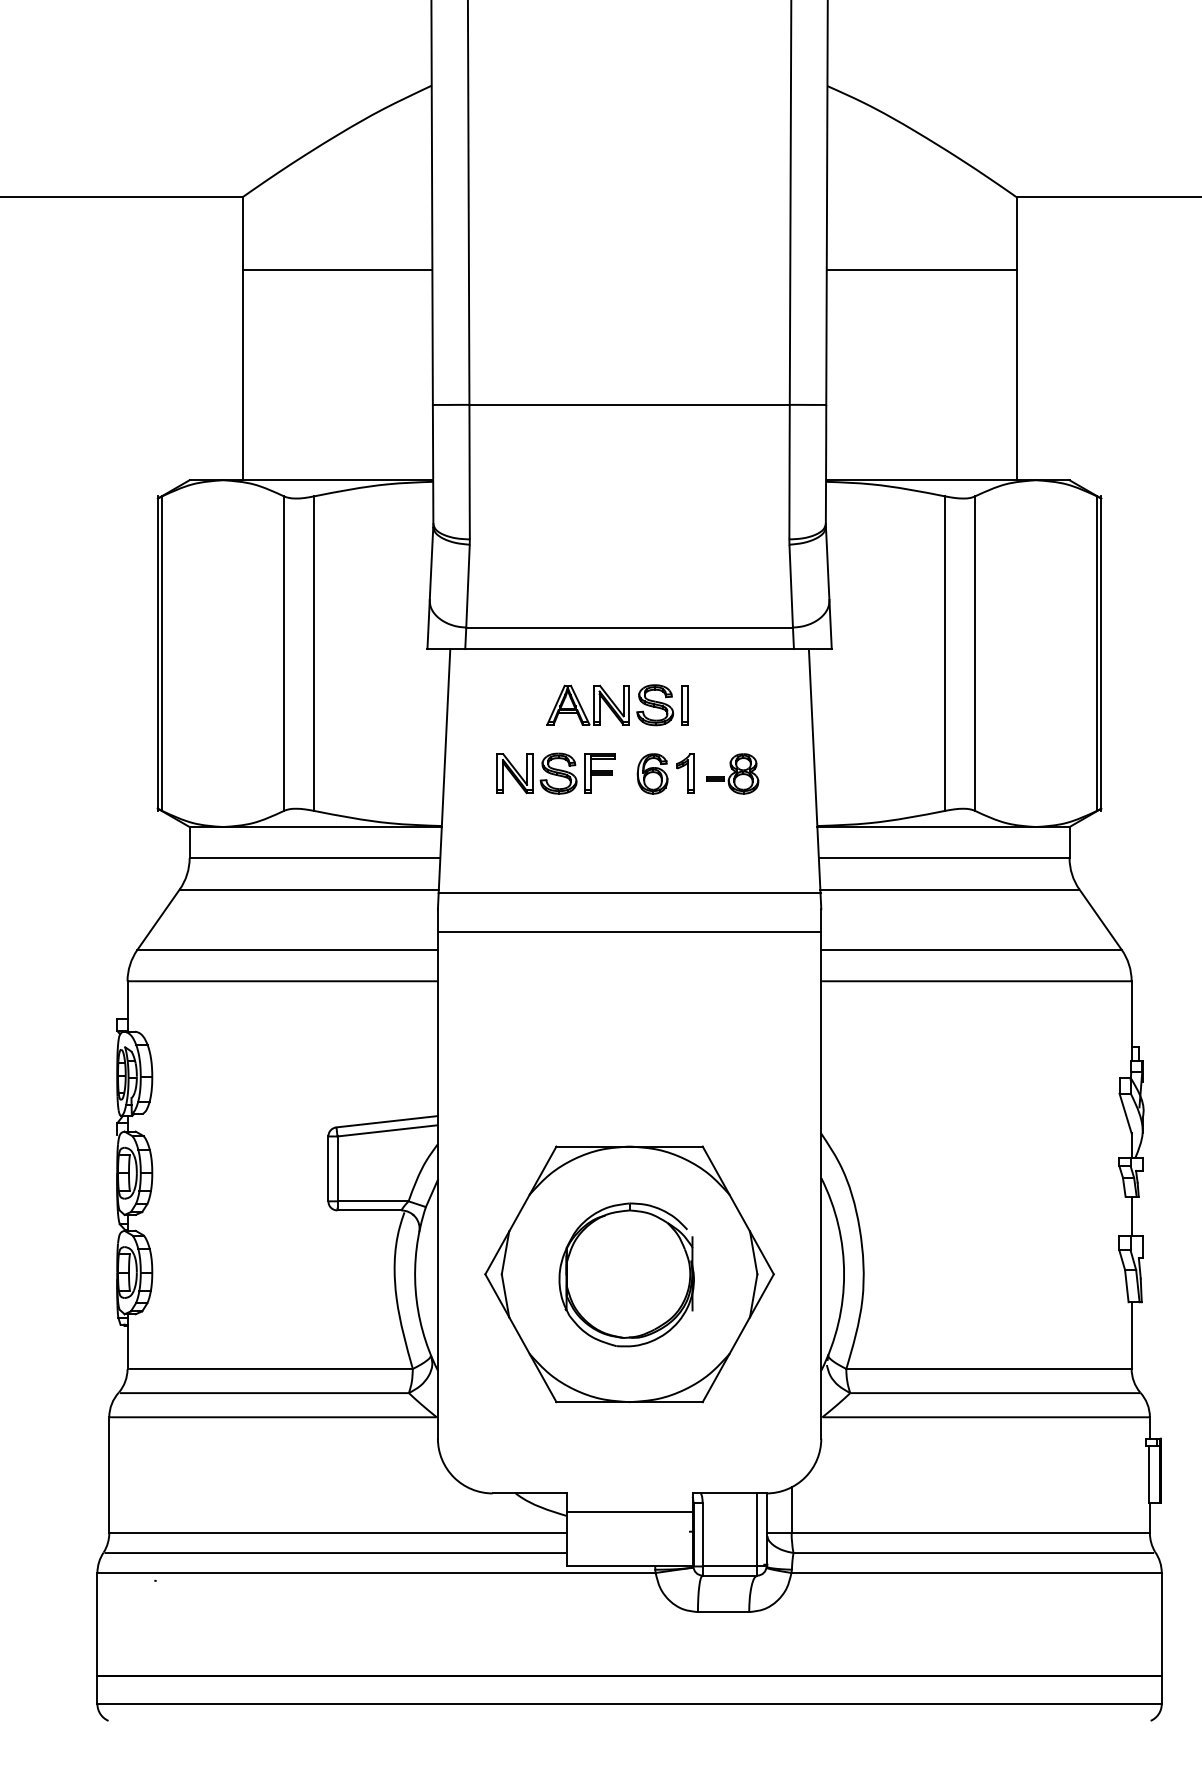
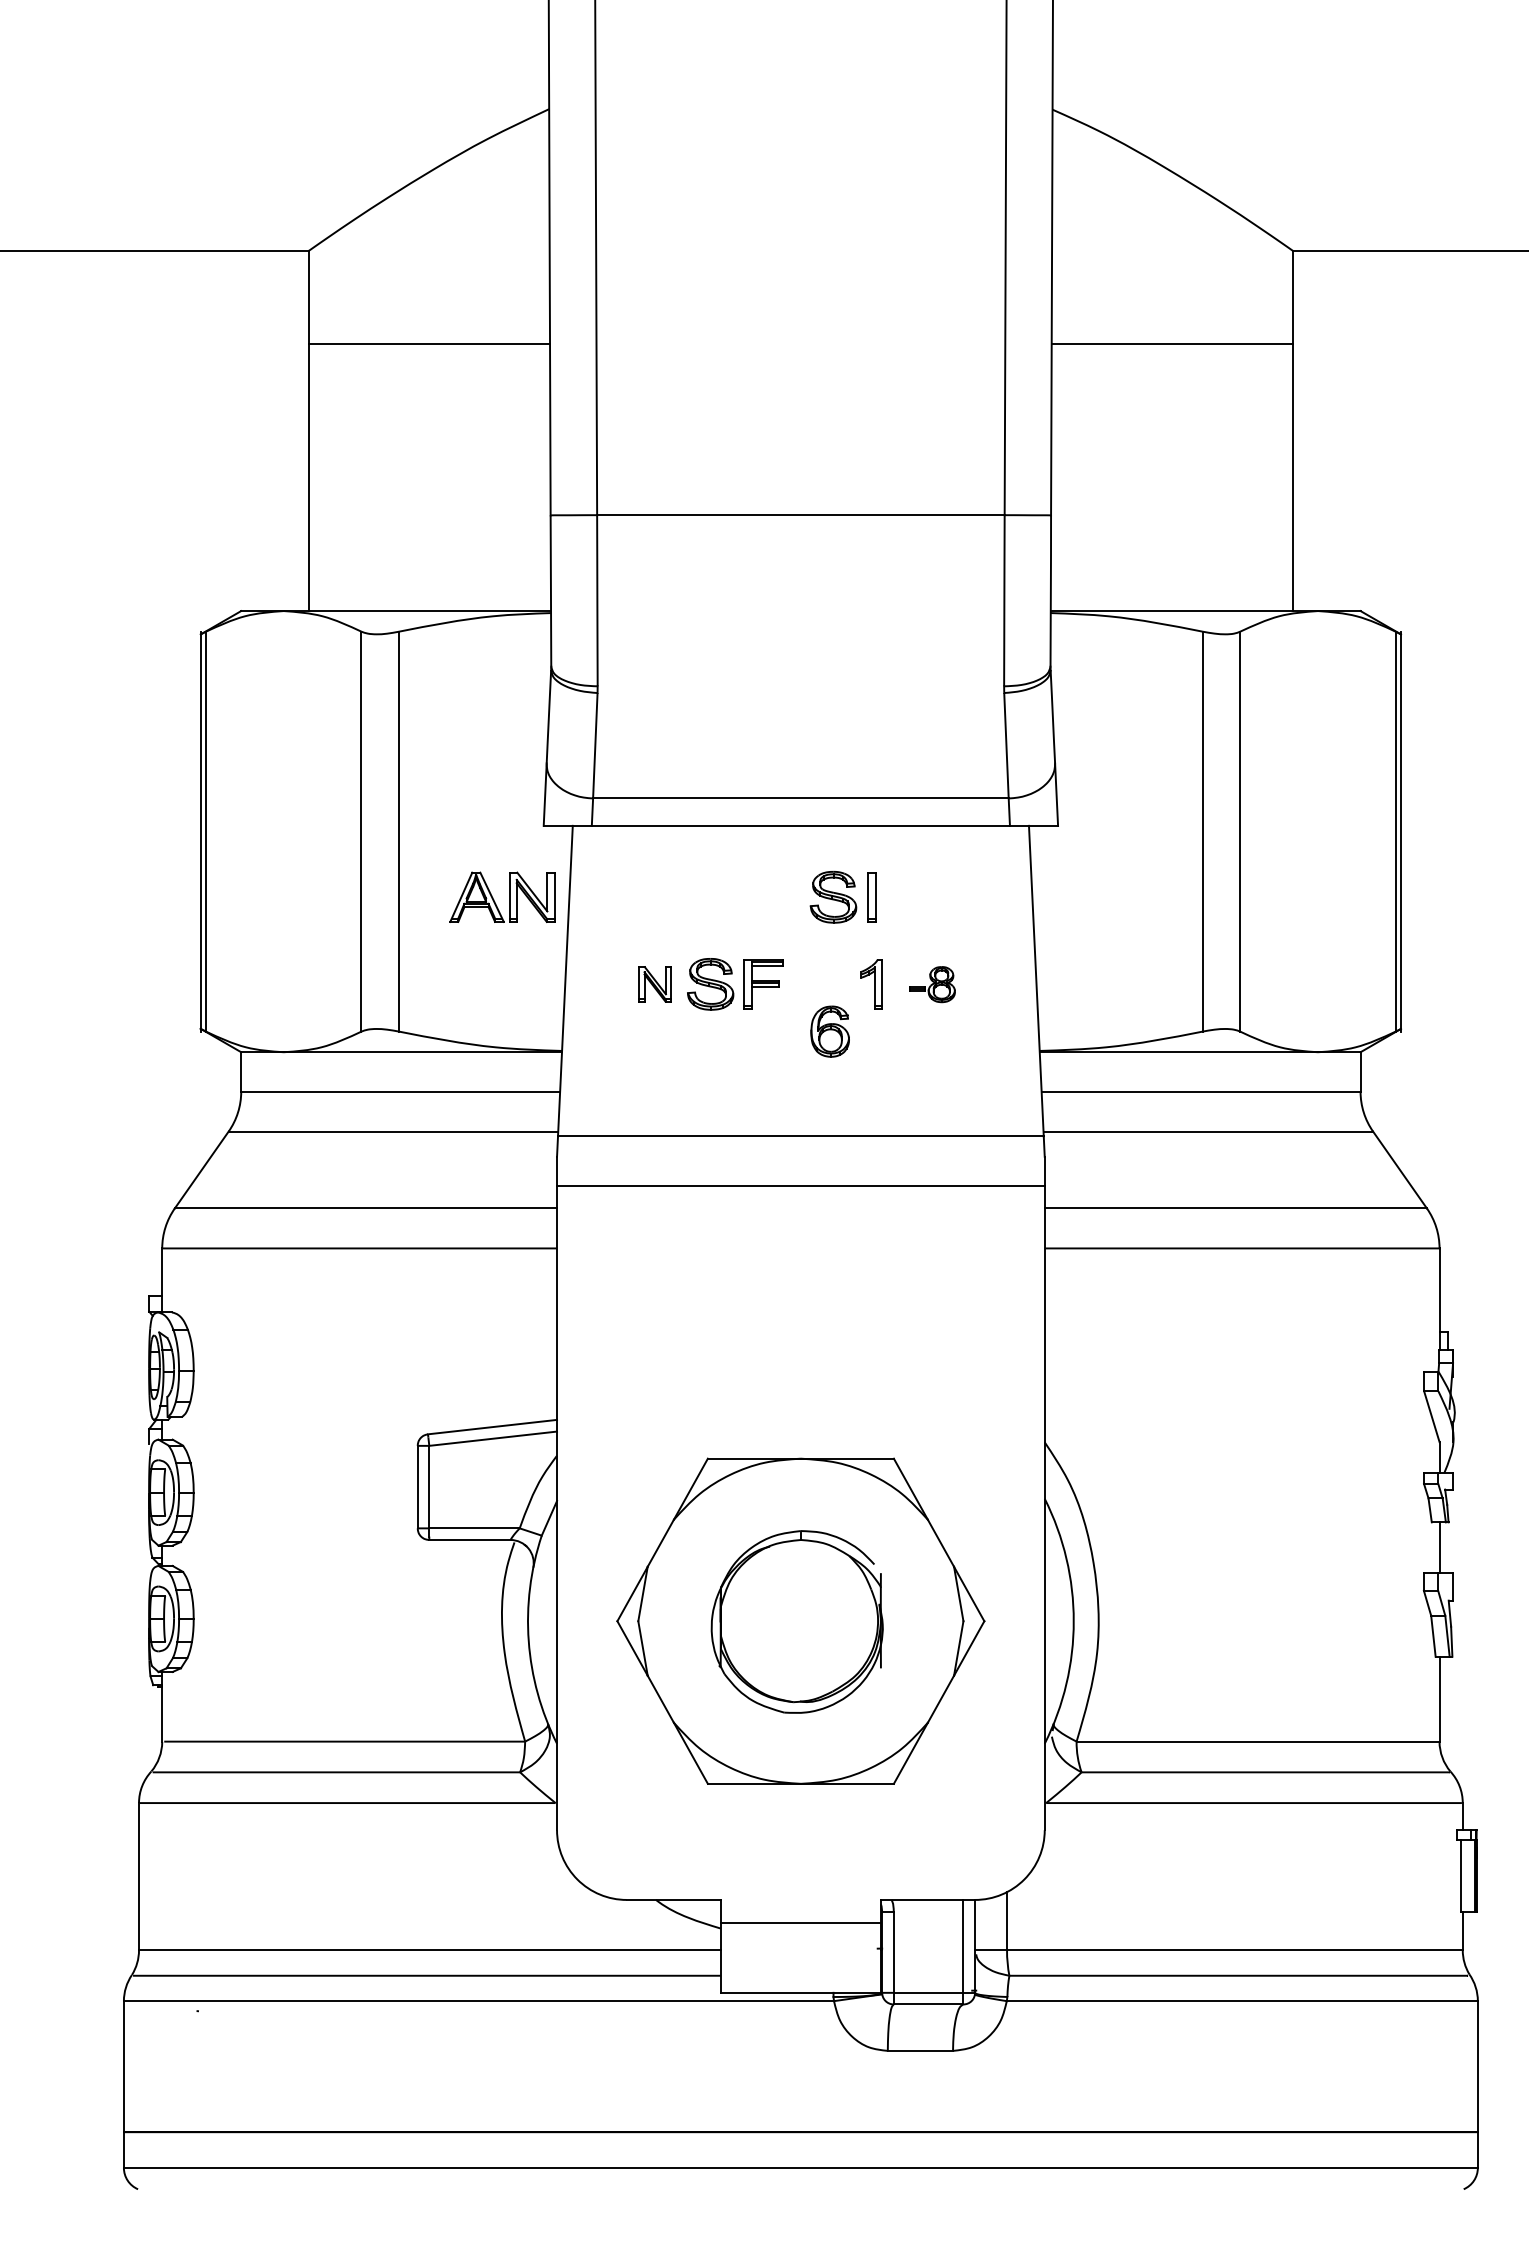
part: (593, 704) -> (509, 896), moved
part: (515, 773) -> (655, 984), size x0.7
part: (652, 773) -> (829, 1031), moved
part: (733, 773) -> (932, 984), size x0.7

